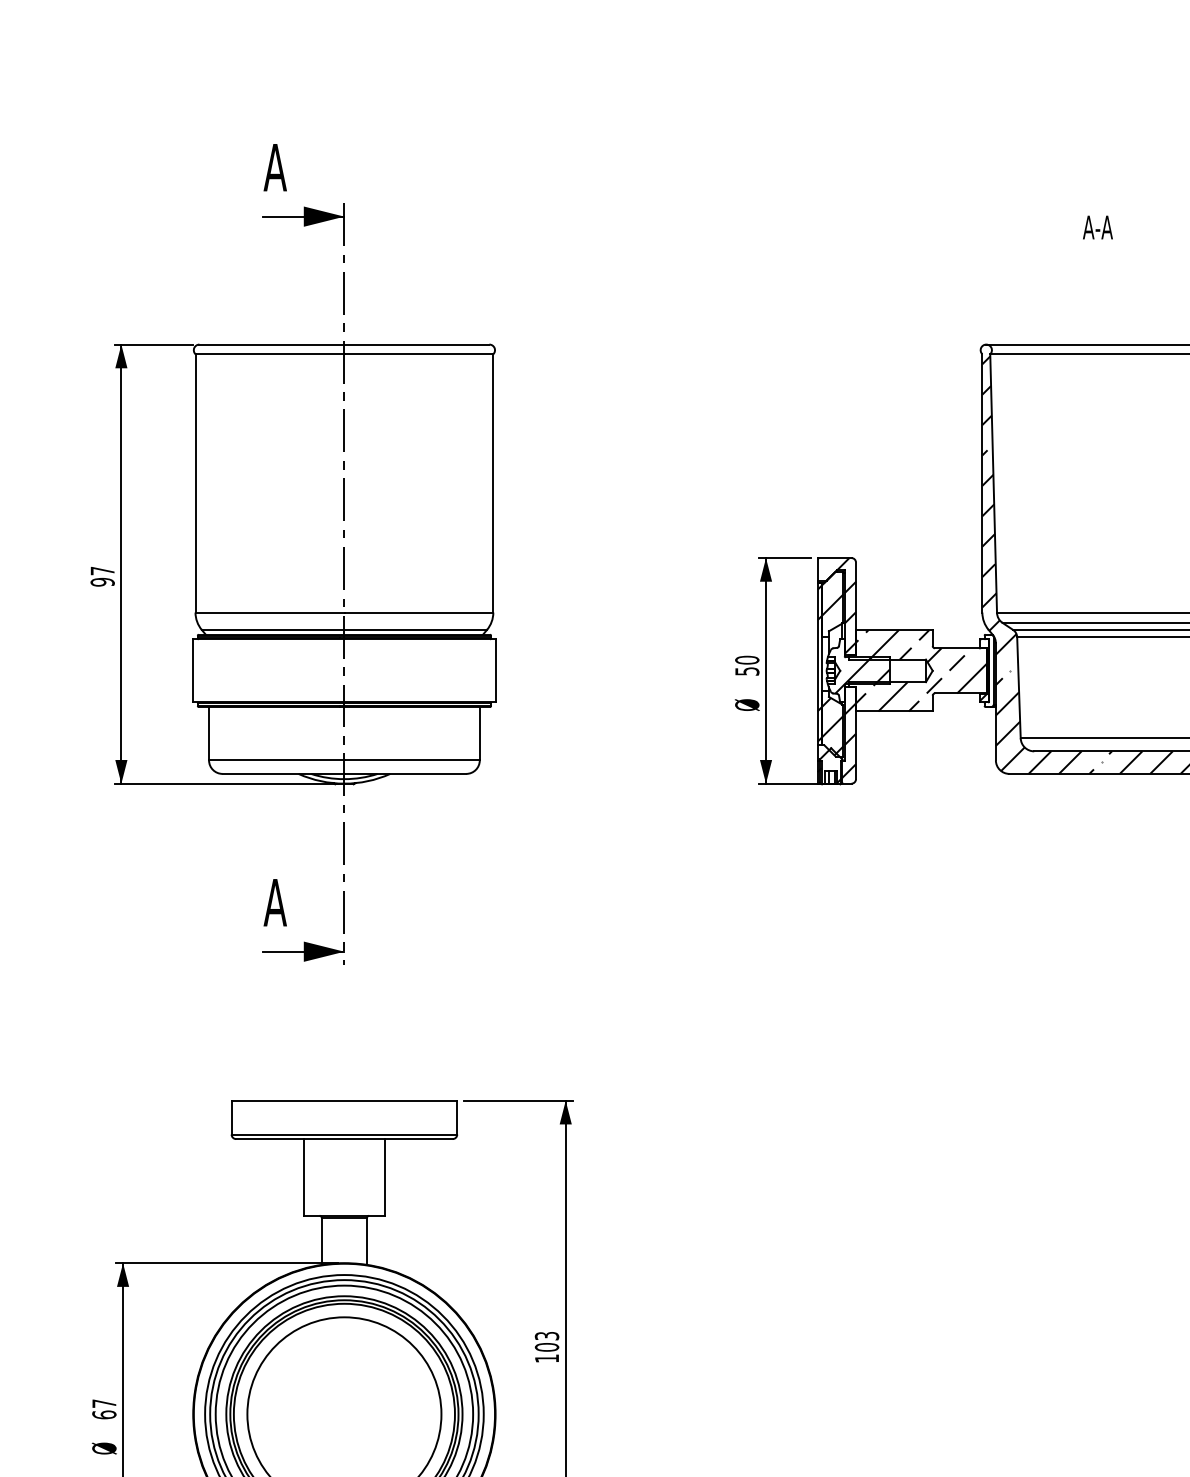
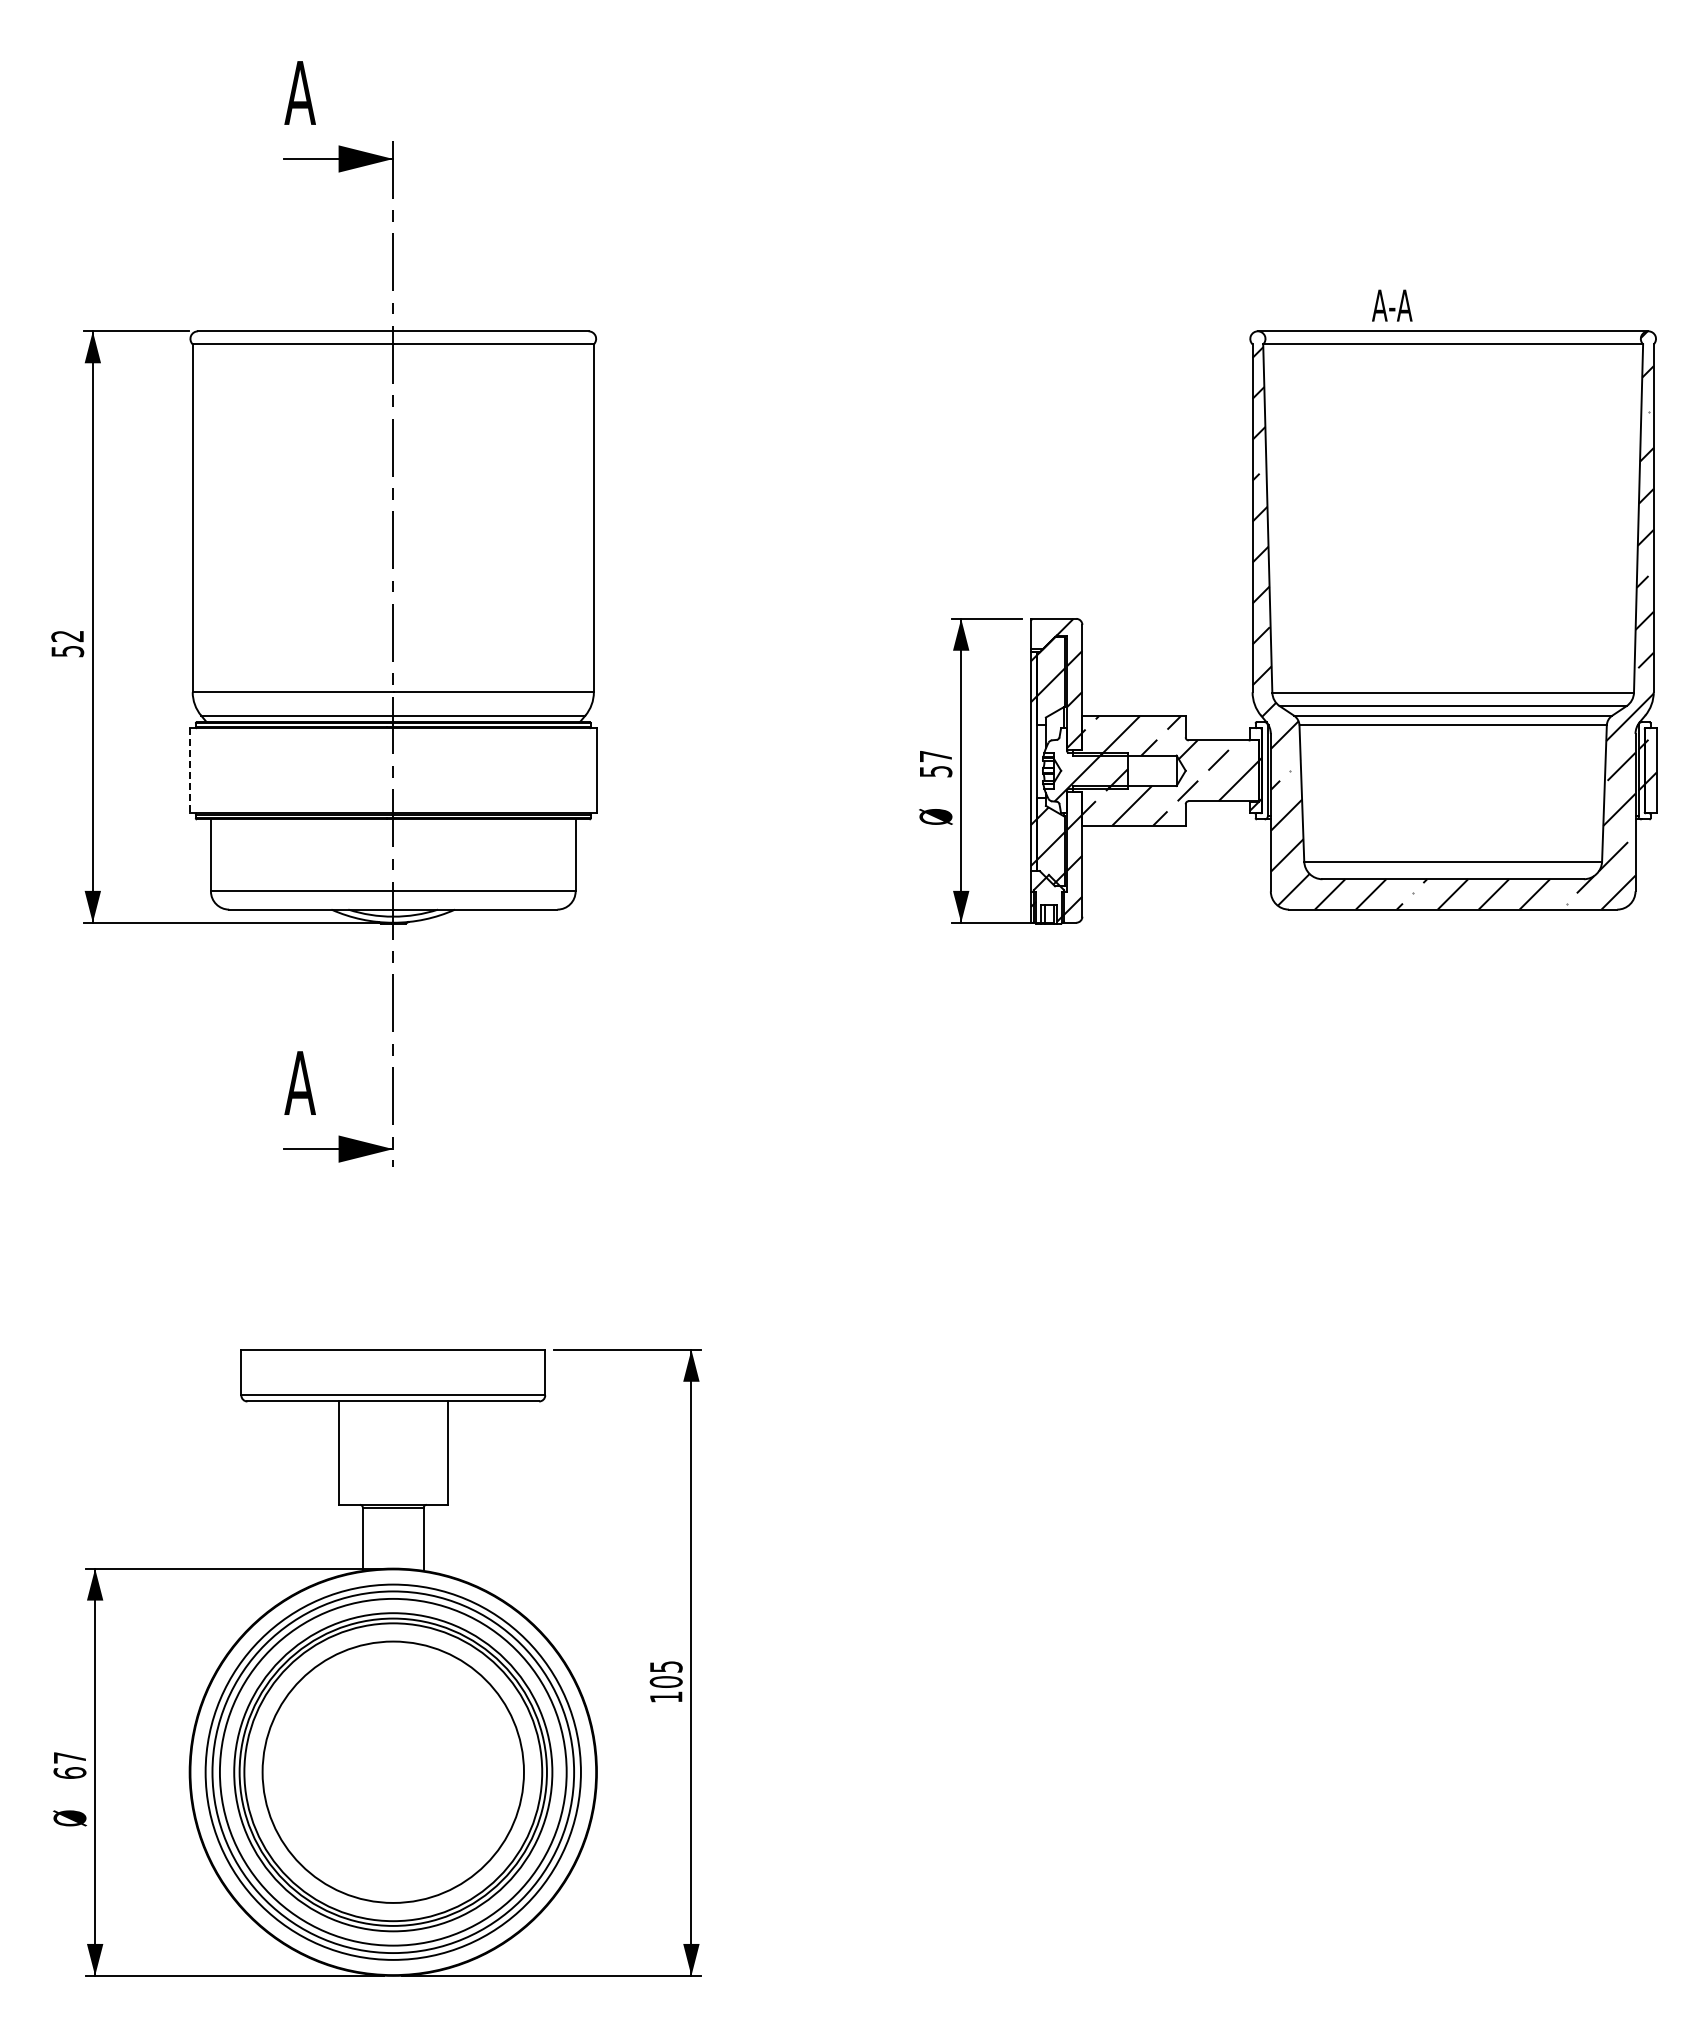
text: (1098, 227) -> (1392, 305), moved
text: (102, 576) -> (67, 643), 97 -> 52
text: (746, 660) -> (935, 756), 50 -> 57
line: (193, 670) -> (189, 770), solid -> dashed
text: (546, 1335) -> (665, 1666), 103 -> 105

